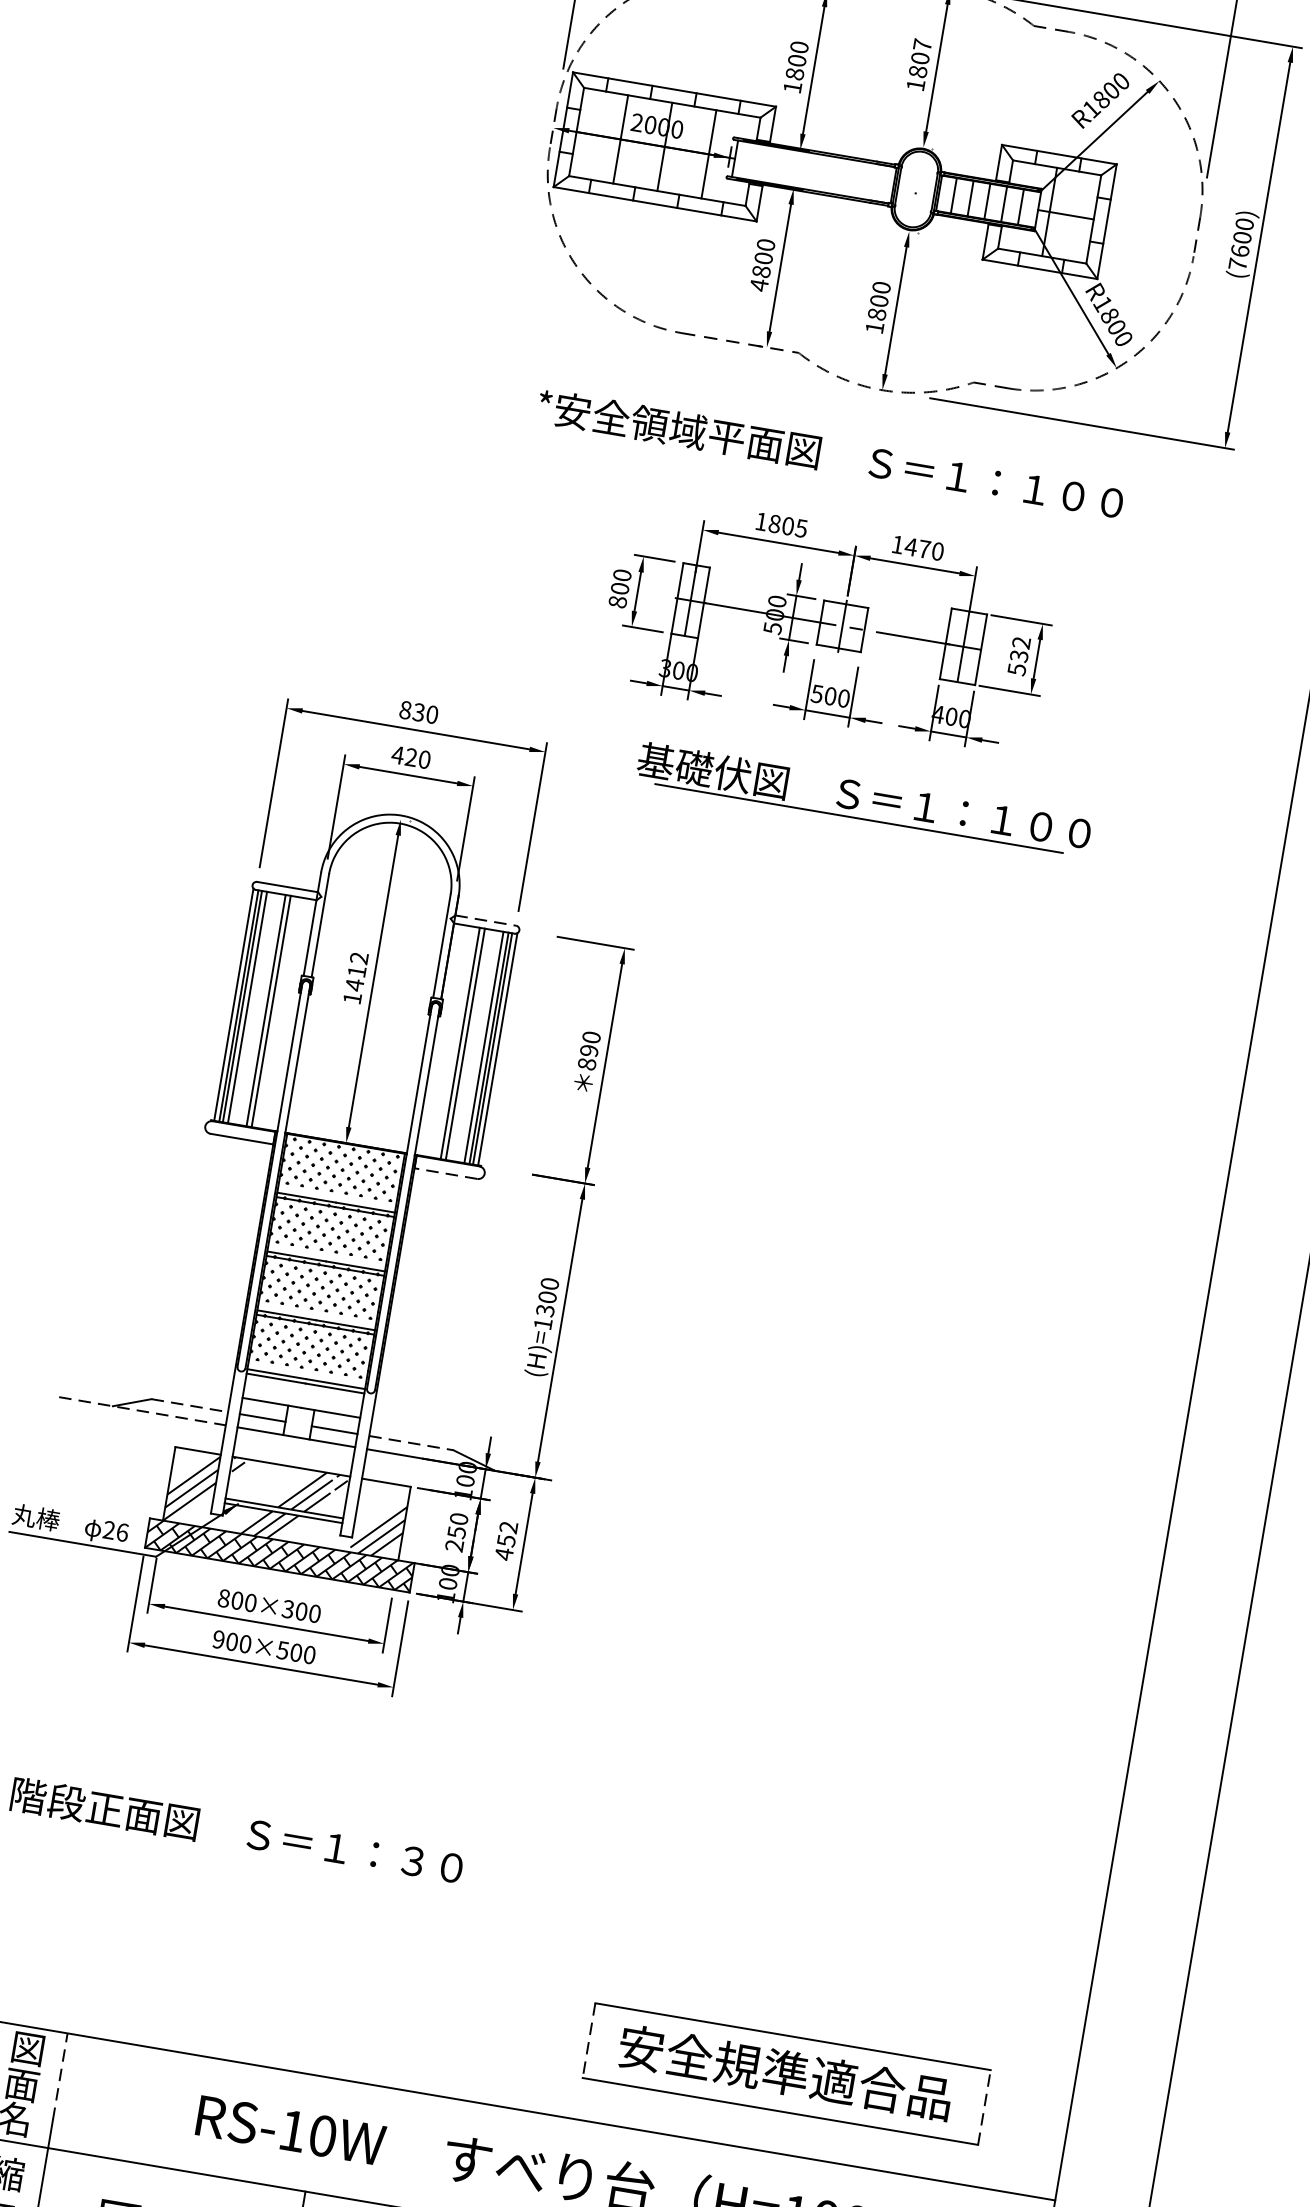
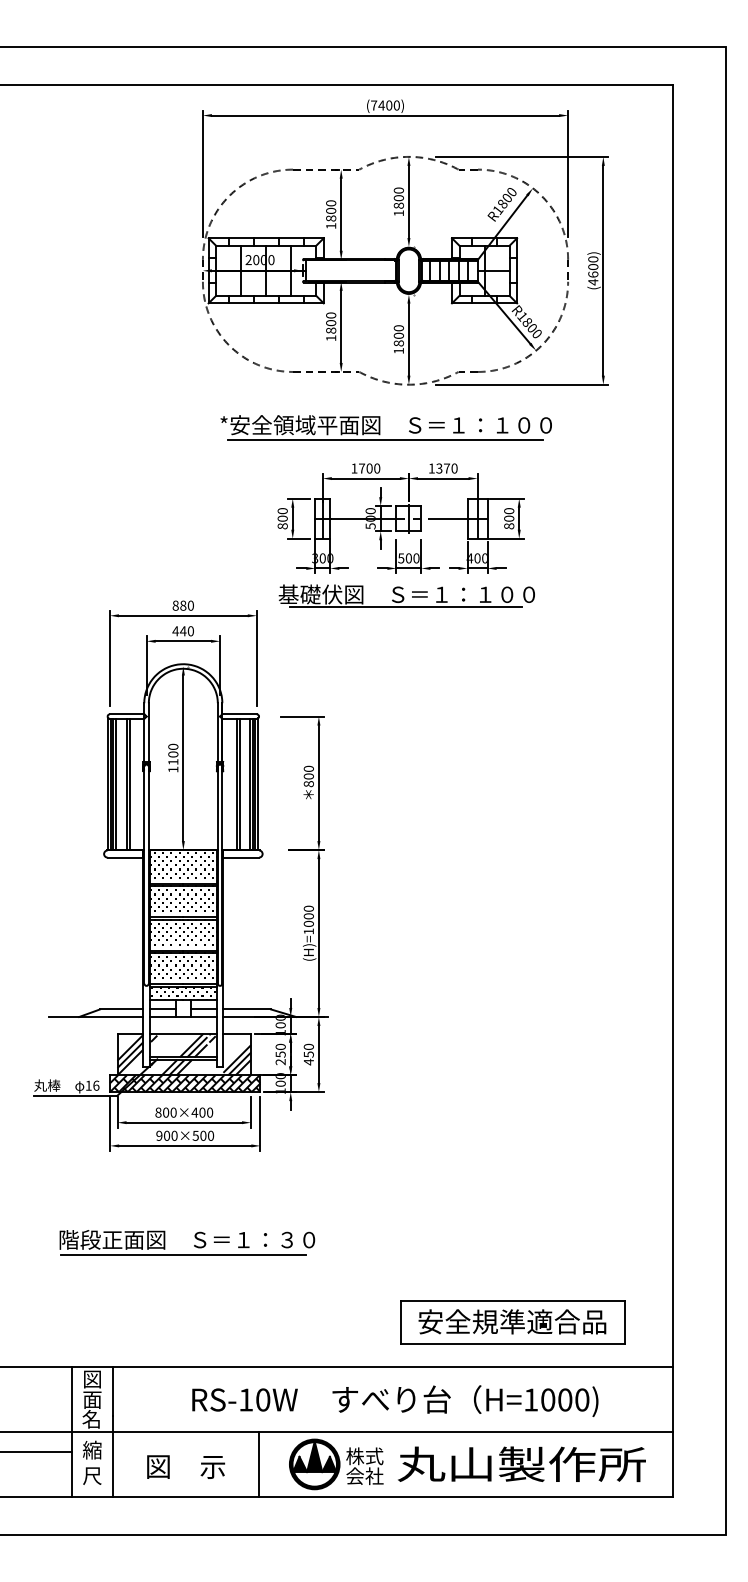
text: (921, 44) -> (398, 190), 1807 -> 1800
text: (1238, 263) -> (593, 281), (7600) -> (4600)
text: (759, 285) -> (331, 338), 4800 -> 1800
line: (824, 481) -> (385, 440), added
text: (787, 526) -> (369, 468), 1805 -> 1700
text: (911, 546) -> (439, 468), 1470 -> 1370
text: (1019, 655) -> (509, 518), 532 -> 800
text: (419, 712) -> (183, 605), 830 -> 880
text: (411, 757) -> (183, 631), 420 -> 440
part: (863, 798) -> (406, 595), moved
line: (487, 921) -> (240, 714), dashed -> solid
text: (357, 971) -> (173, 754), 1412 -> 1100
text: (588, 1050) -> (308, 776), 890 -> 800
line: (446, 1173) -> (241, 857), dashed -> solid
text: (544, 1309) -> (308, 923), (H)=1300 -> (H)=1000
hatch: (303, 1395) -> (183, 993), added
line: (189, 1405) -> (121, 1009), dashed -> solid
line: (143, 1412) -> (96, 1017), dashed -> solid
line: (411, 1443) -> (247, 1009), dashed -> solid
text: (508, 1526) -> (308, 1046), 452 -> 450
text: (108, 1529) -> (88, 1085), 26 -> 16
text: (287, 1608) -> (194, 1112), 800×300 -> 800×400
line: (225, 1857) -> (183, 1255), added
line: (589, 2042) -> (401, 1323), dashed -> solid
line: (59, 2076) -> (112, 1391), dashed -> solid
line: (984, 2107) -> (625, 1322), dashed -> solid

